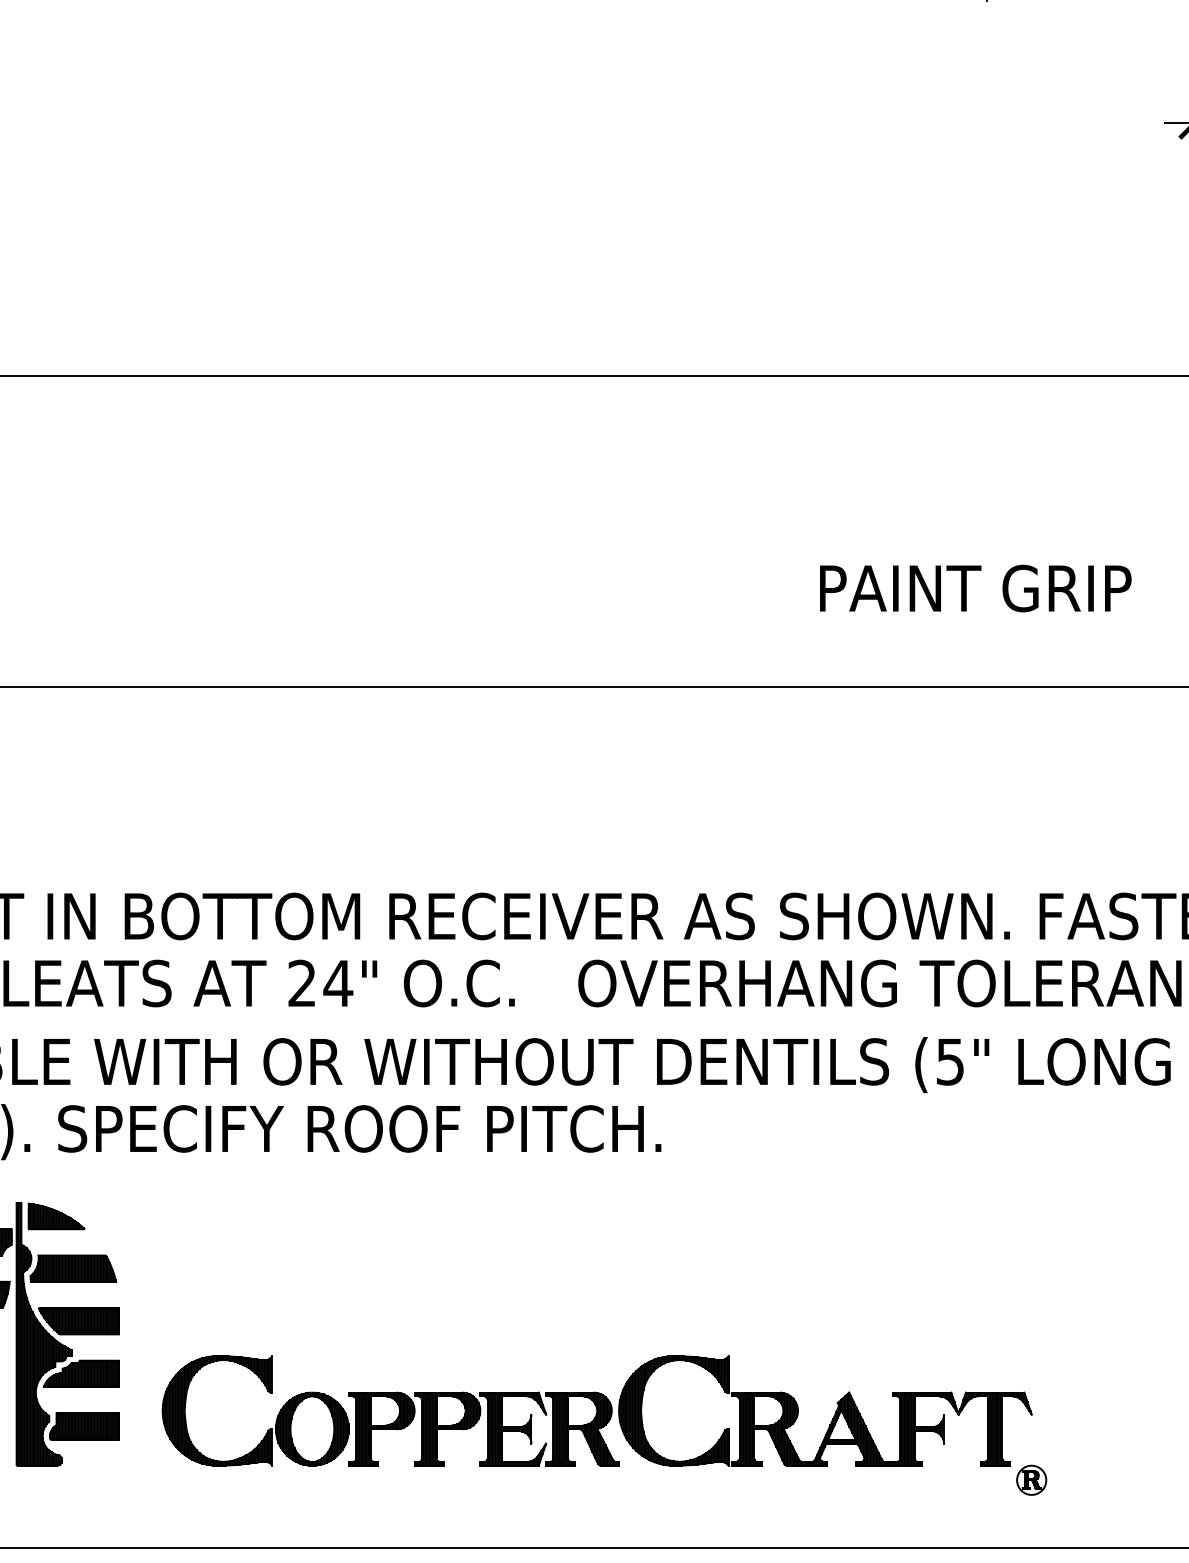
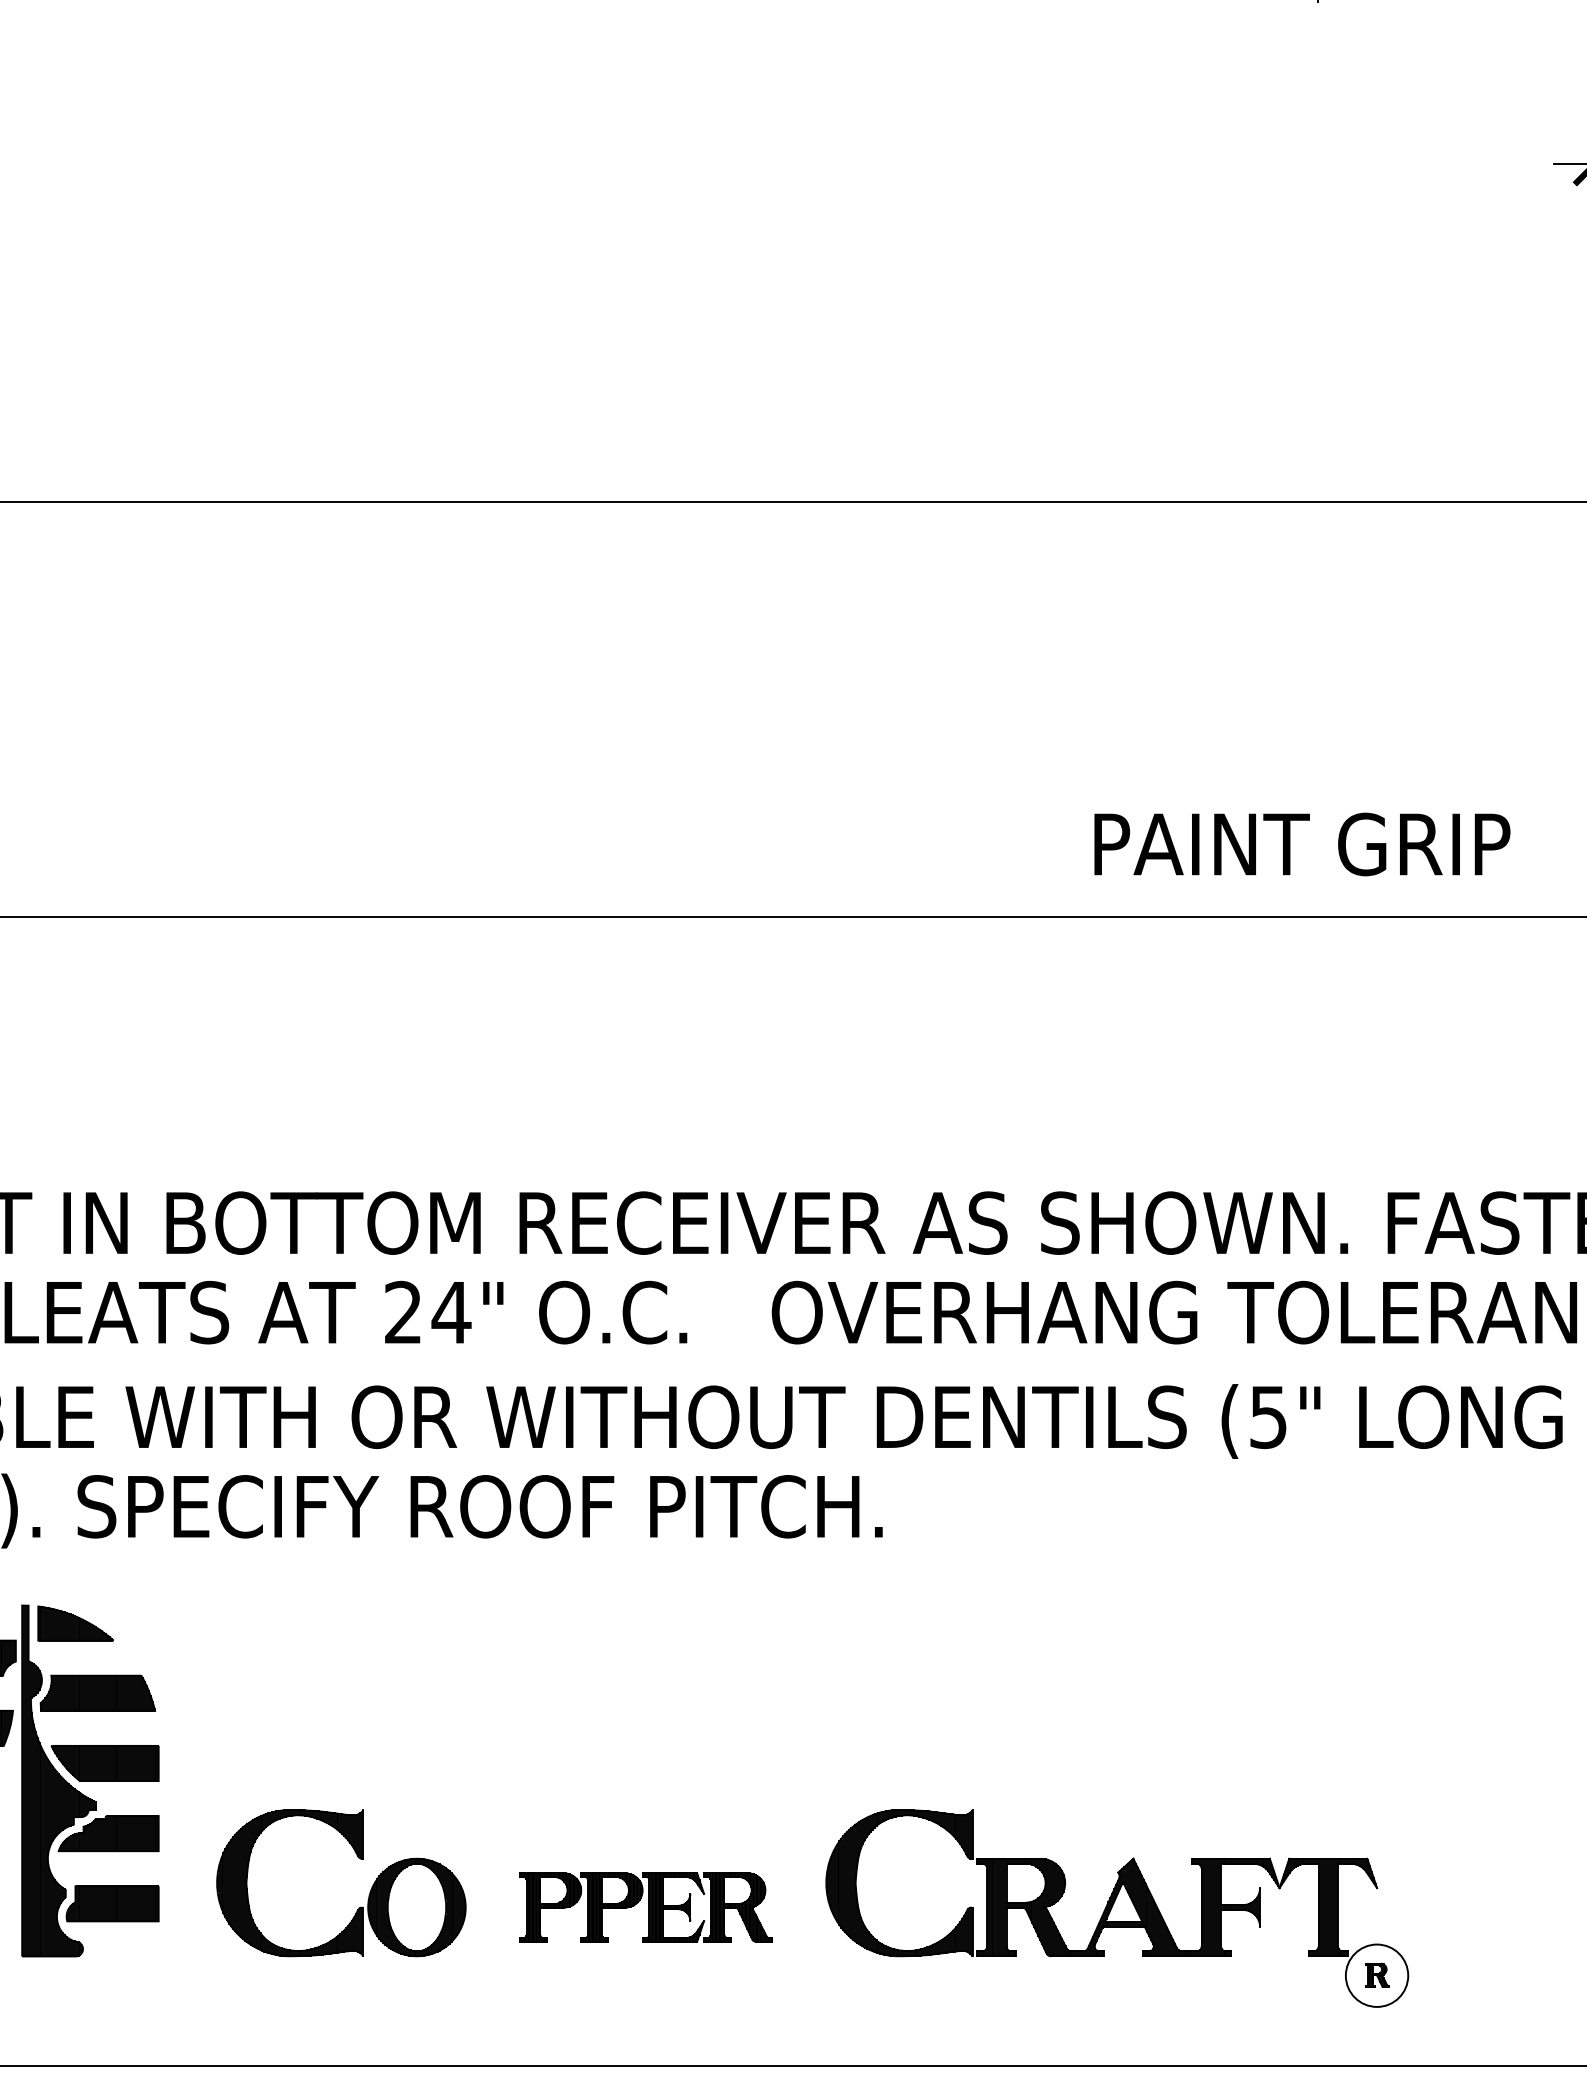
text: (975, 588) -> (1302, 844), moved
part: (483, 1429) -> (645, 1907), size x0.7
circle: (1031, 1480) -> (1376, 1975), size x1.6

